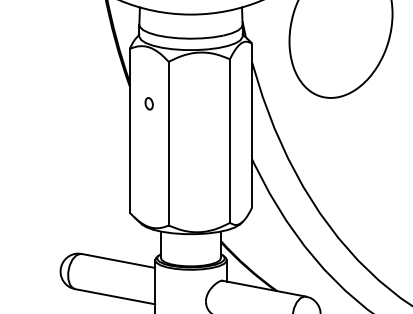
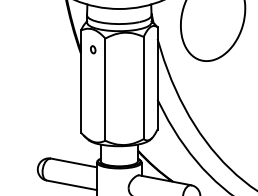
part: (149, 103) -> (93, 49), moved

